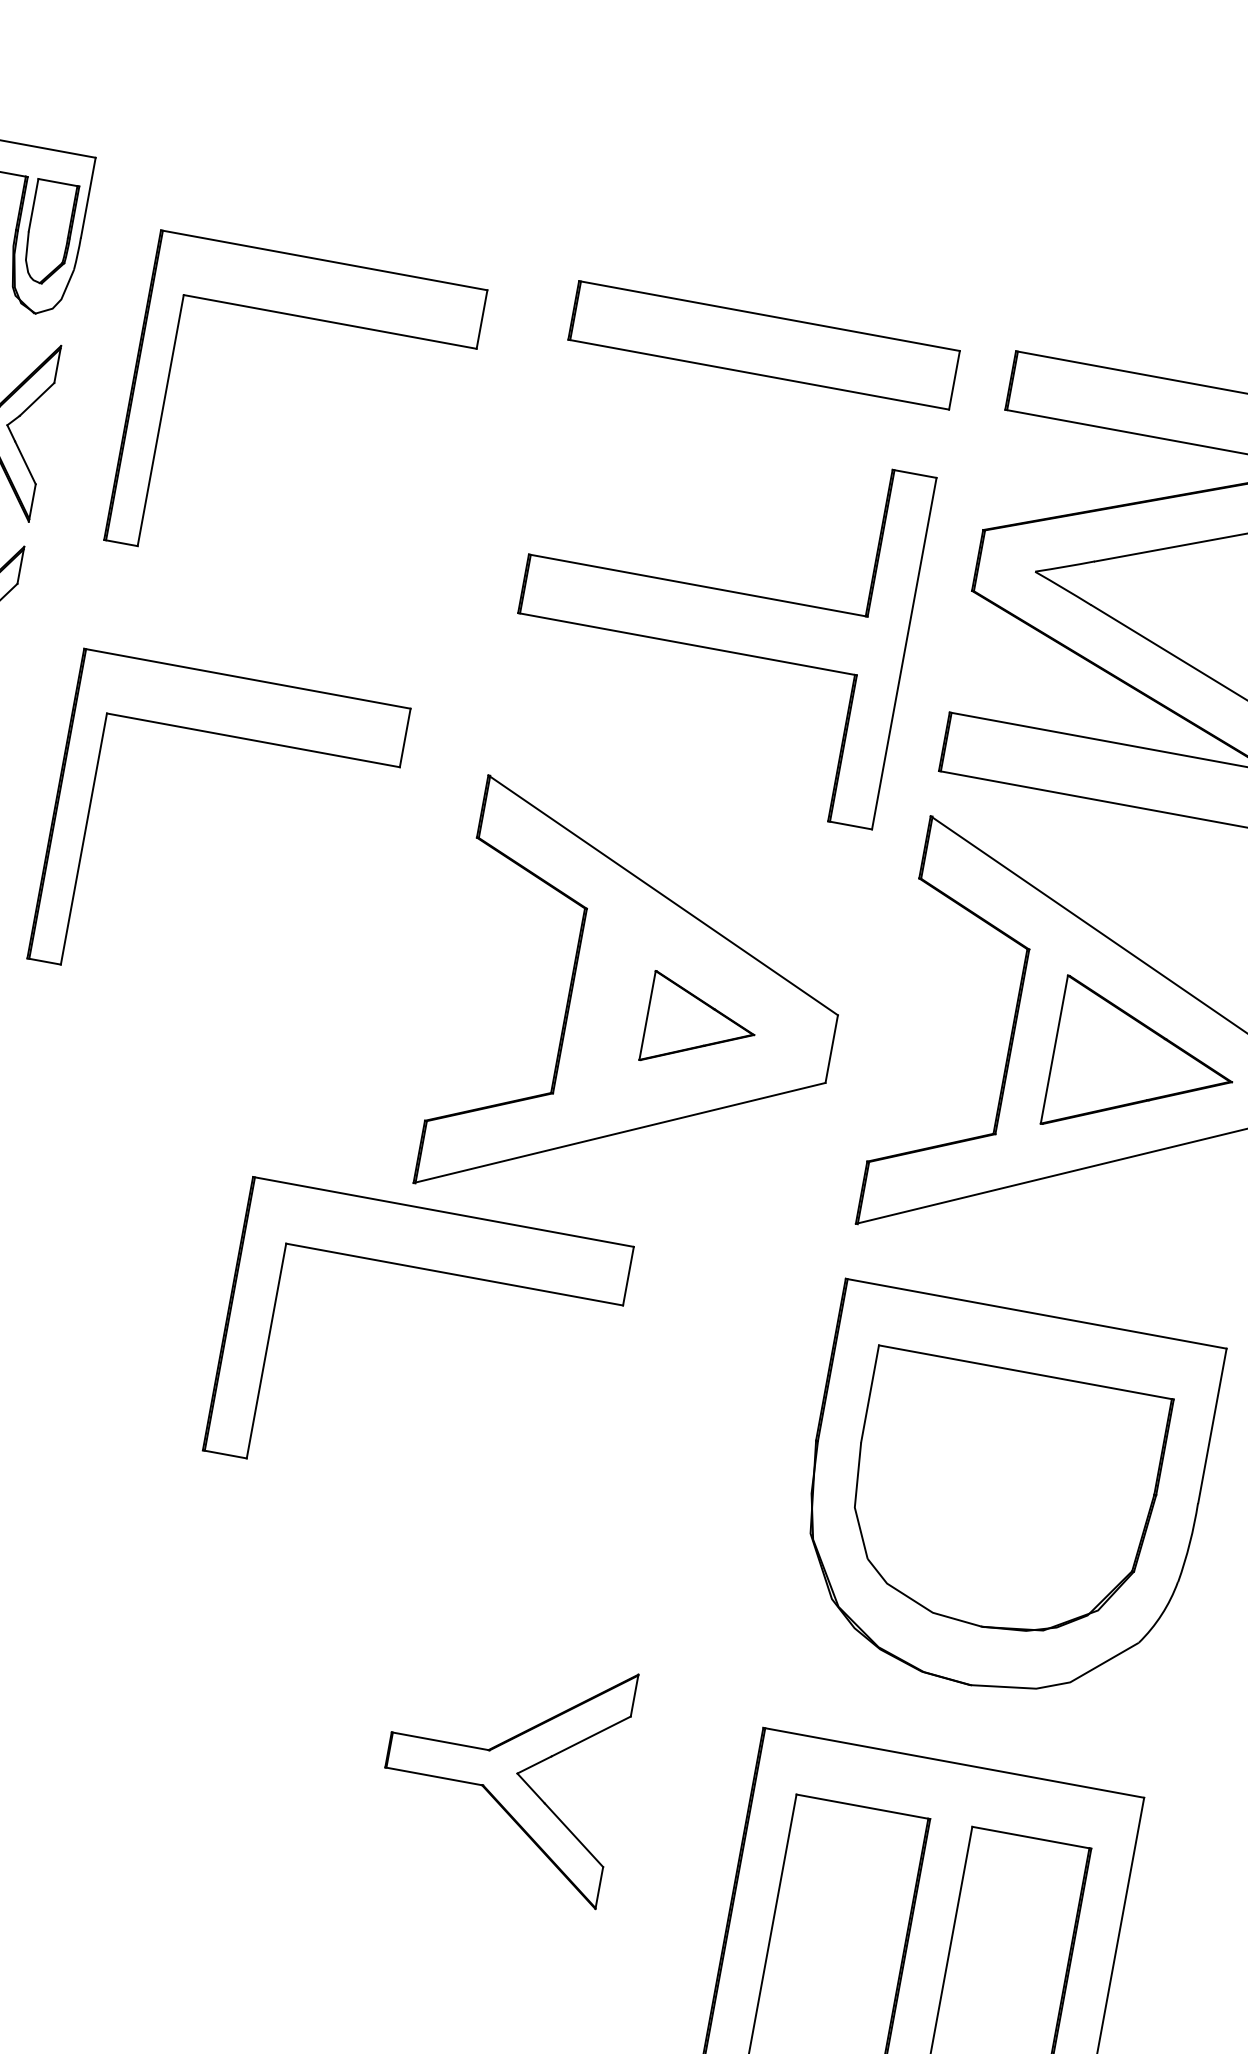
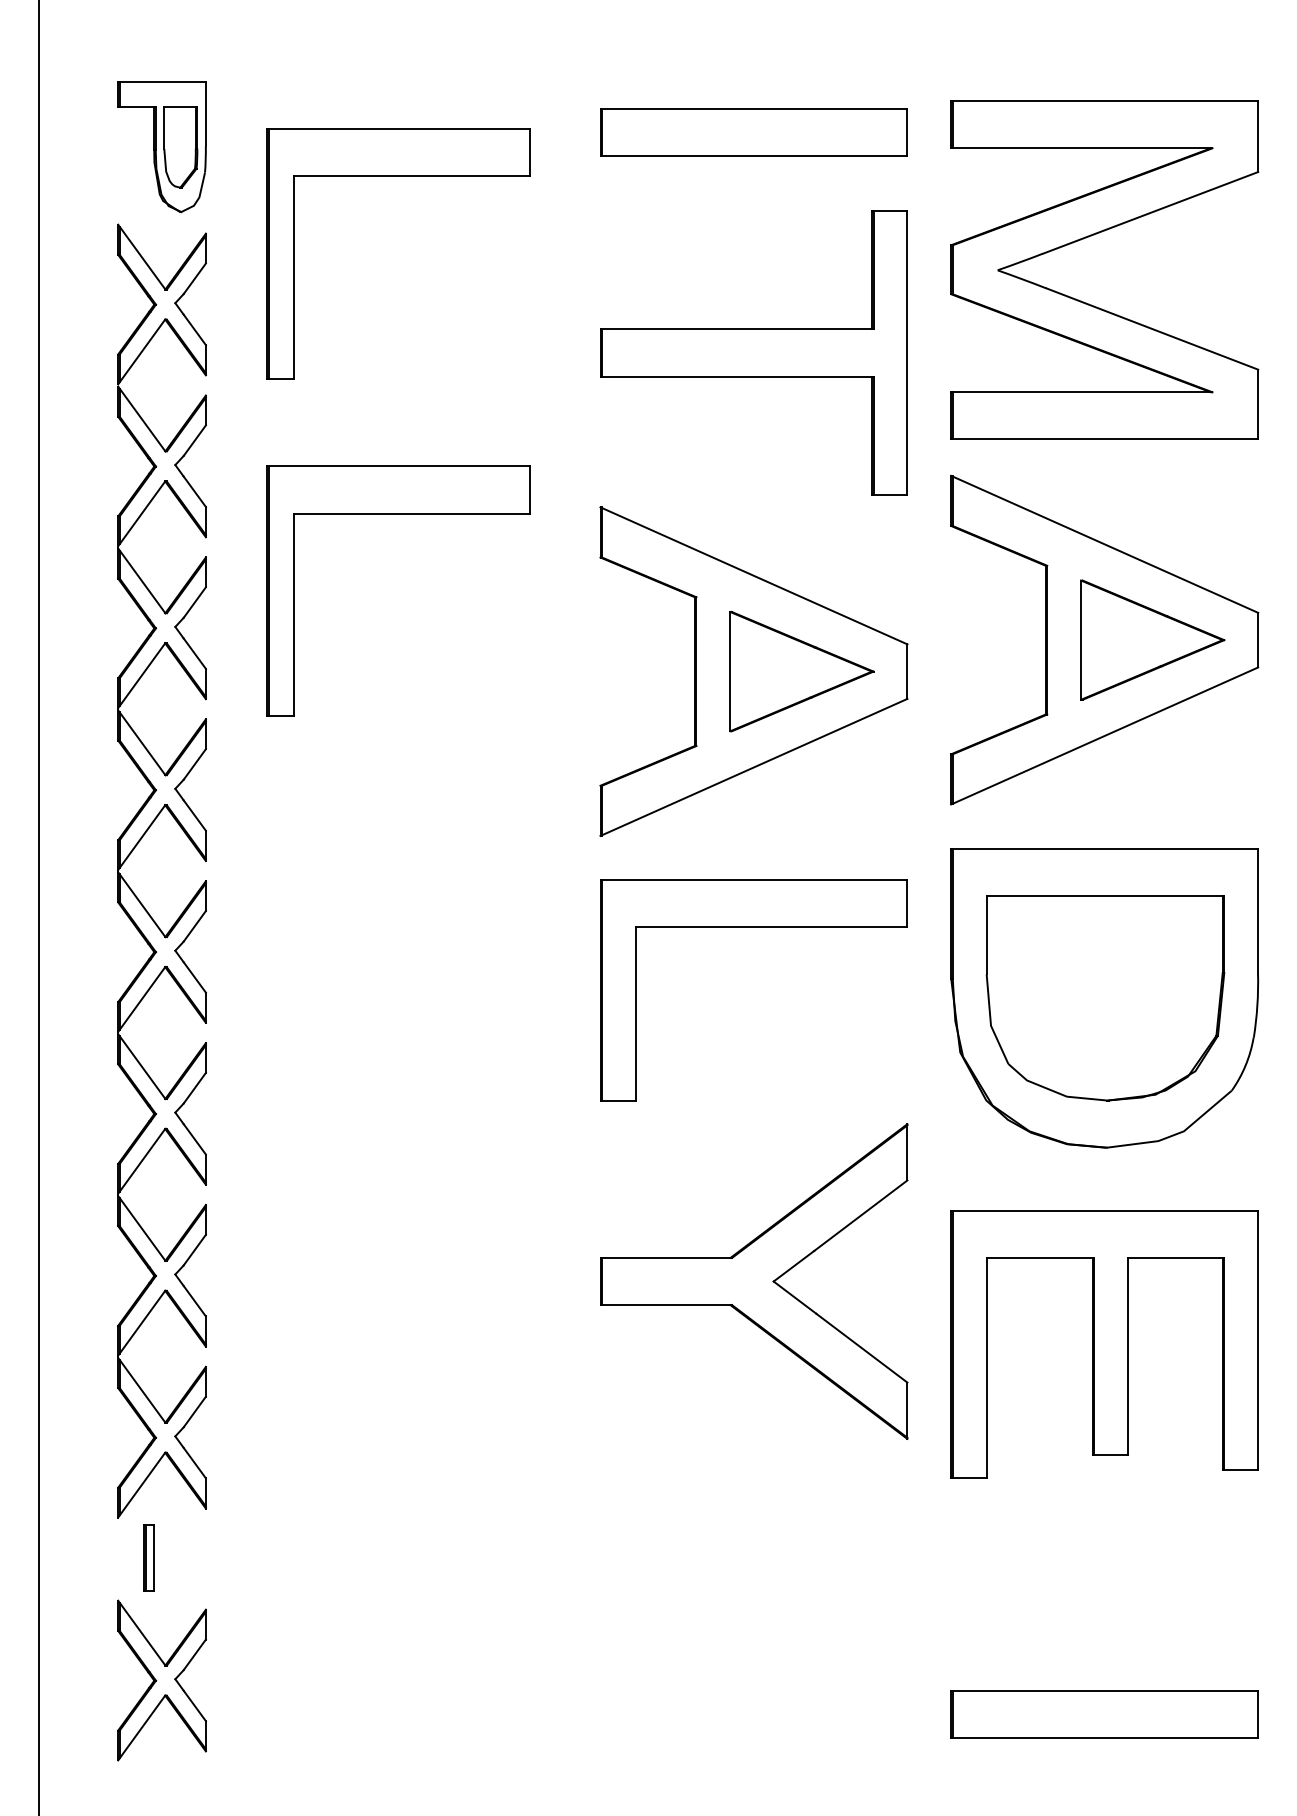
part: (700, 1024) -> (801, 671), size x1.67
part: (432, 1270) -> (753, 927), moved
part: (503, 1770) -> (754, 1281), size x1.67

